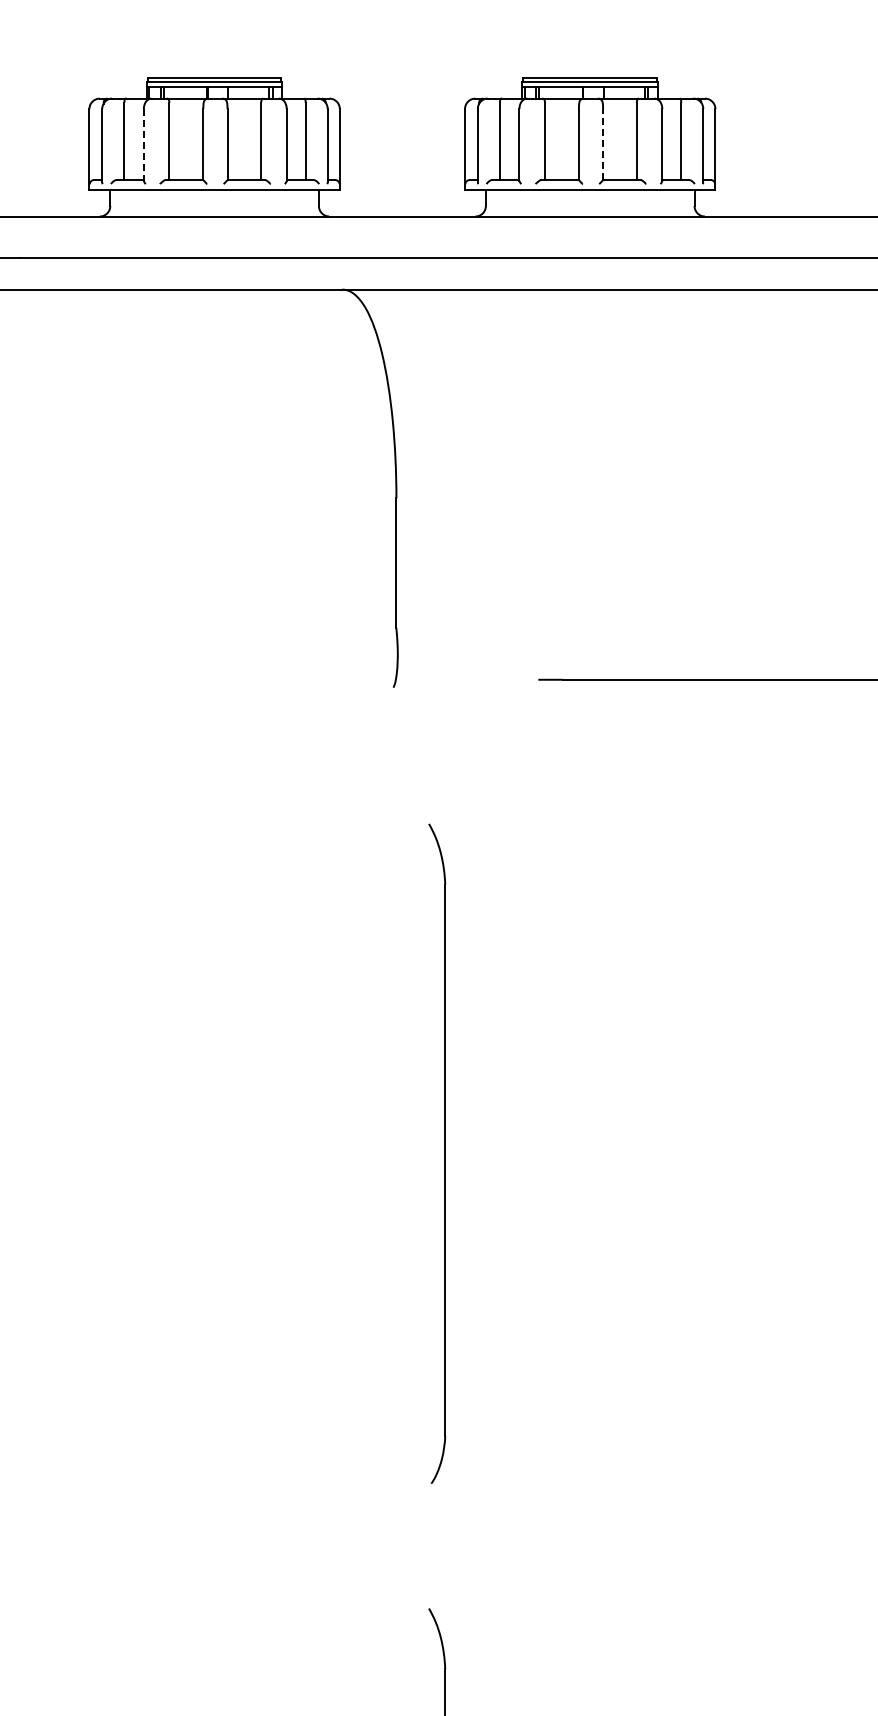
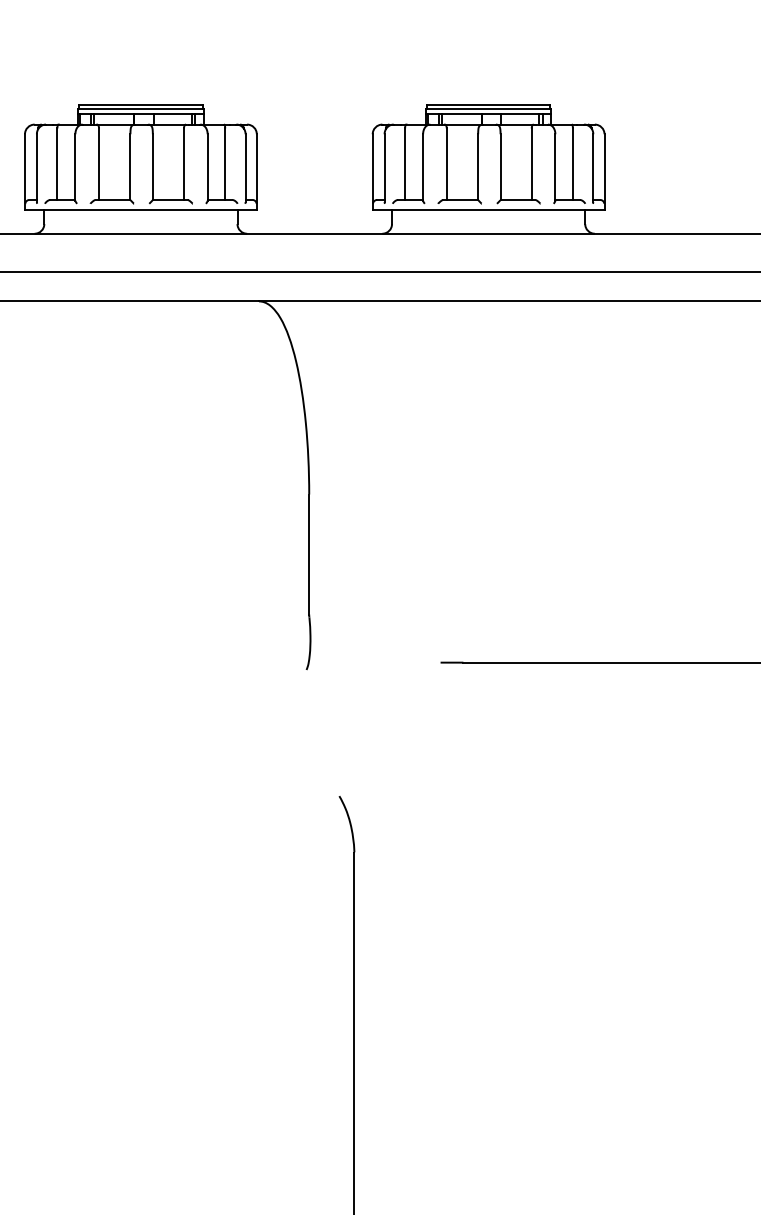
line: (143, 144) -> (75, 167), dashed -> solid
line: (603, 144) -> (500, 167), dashed -> solid

